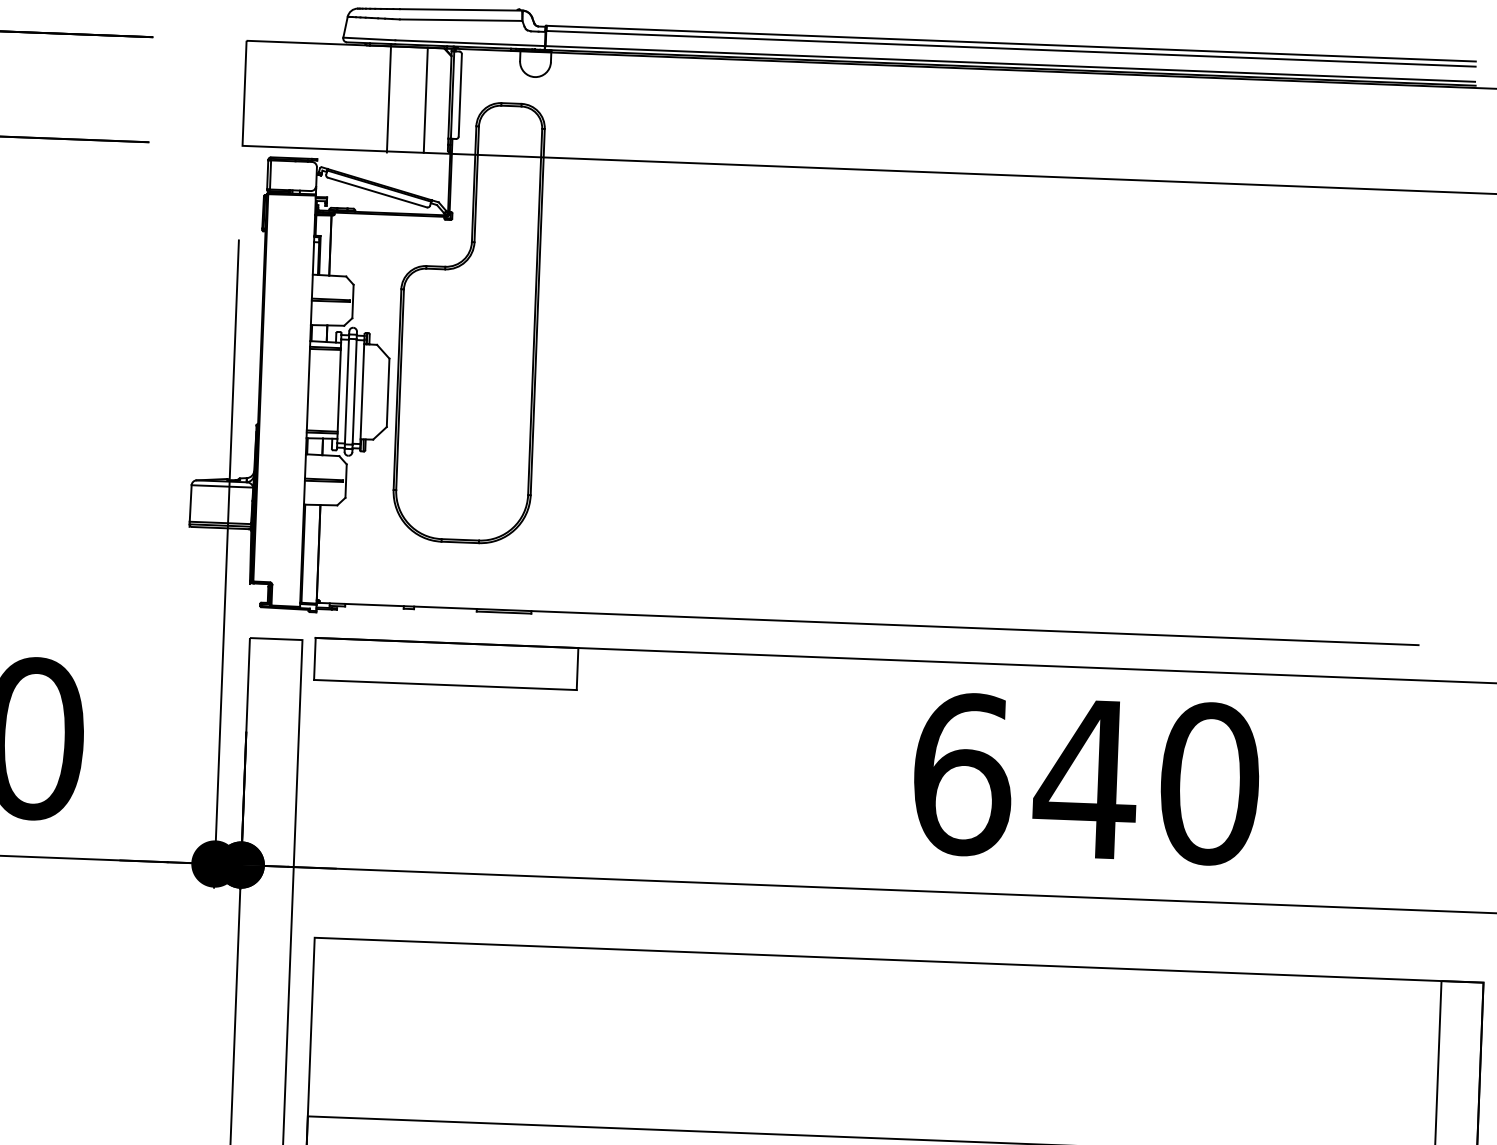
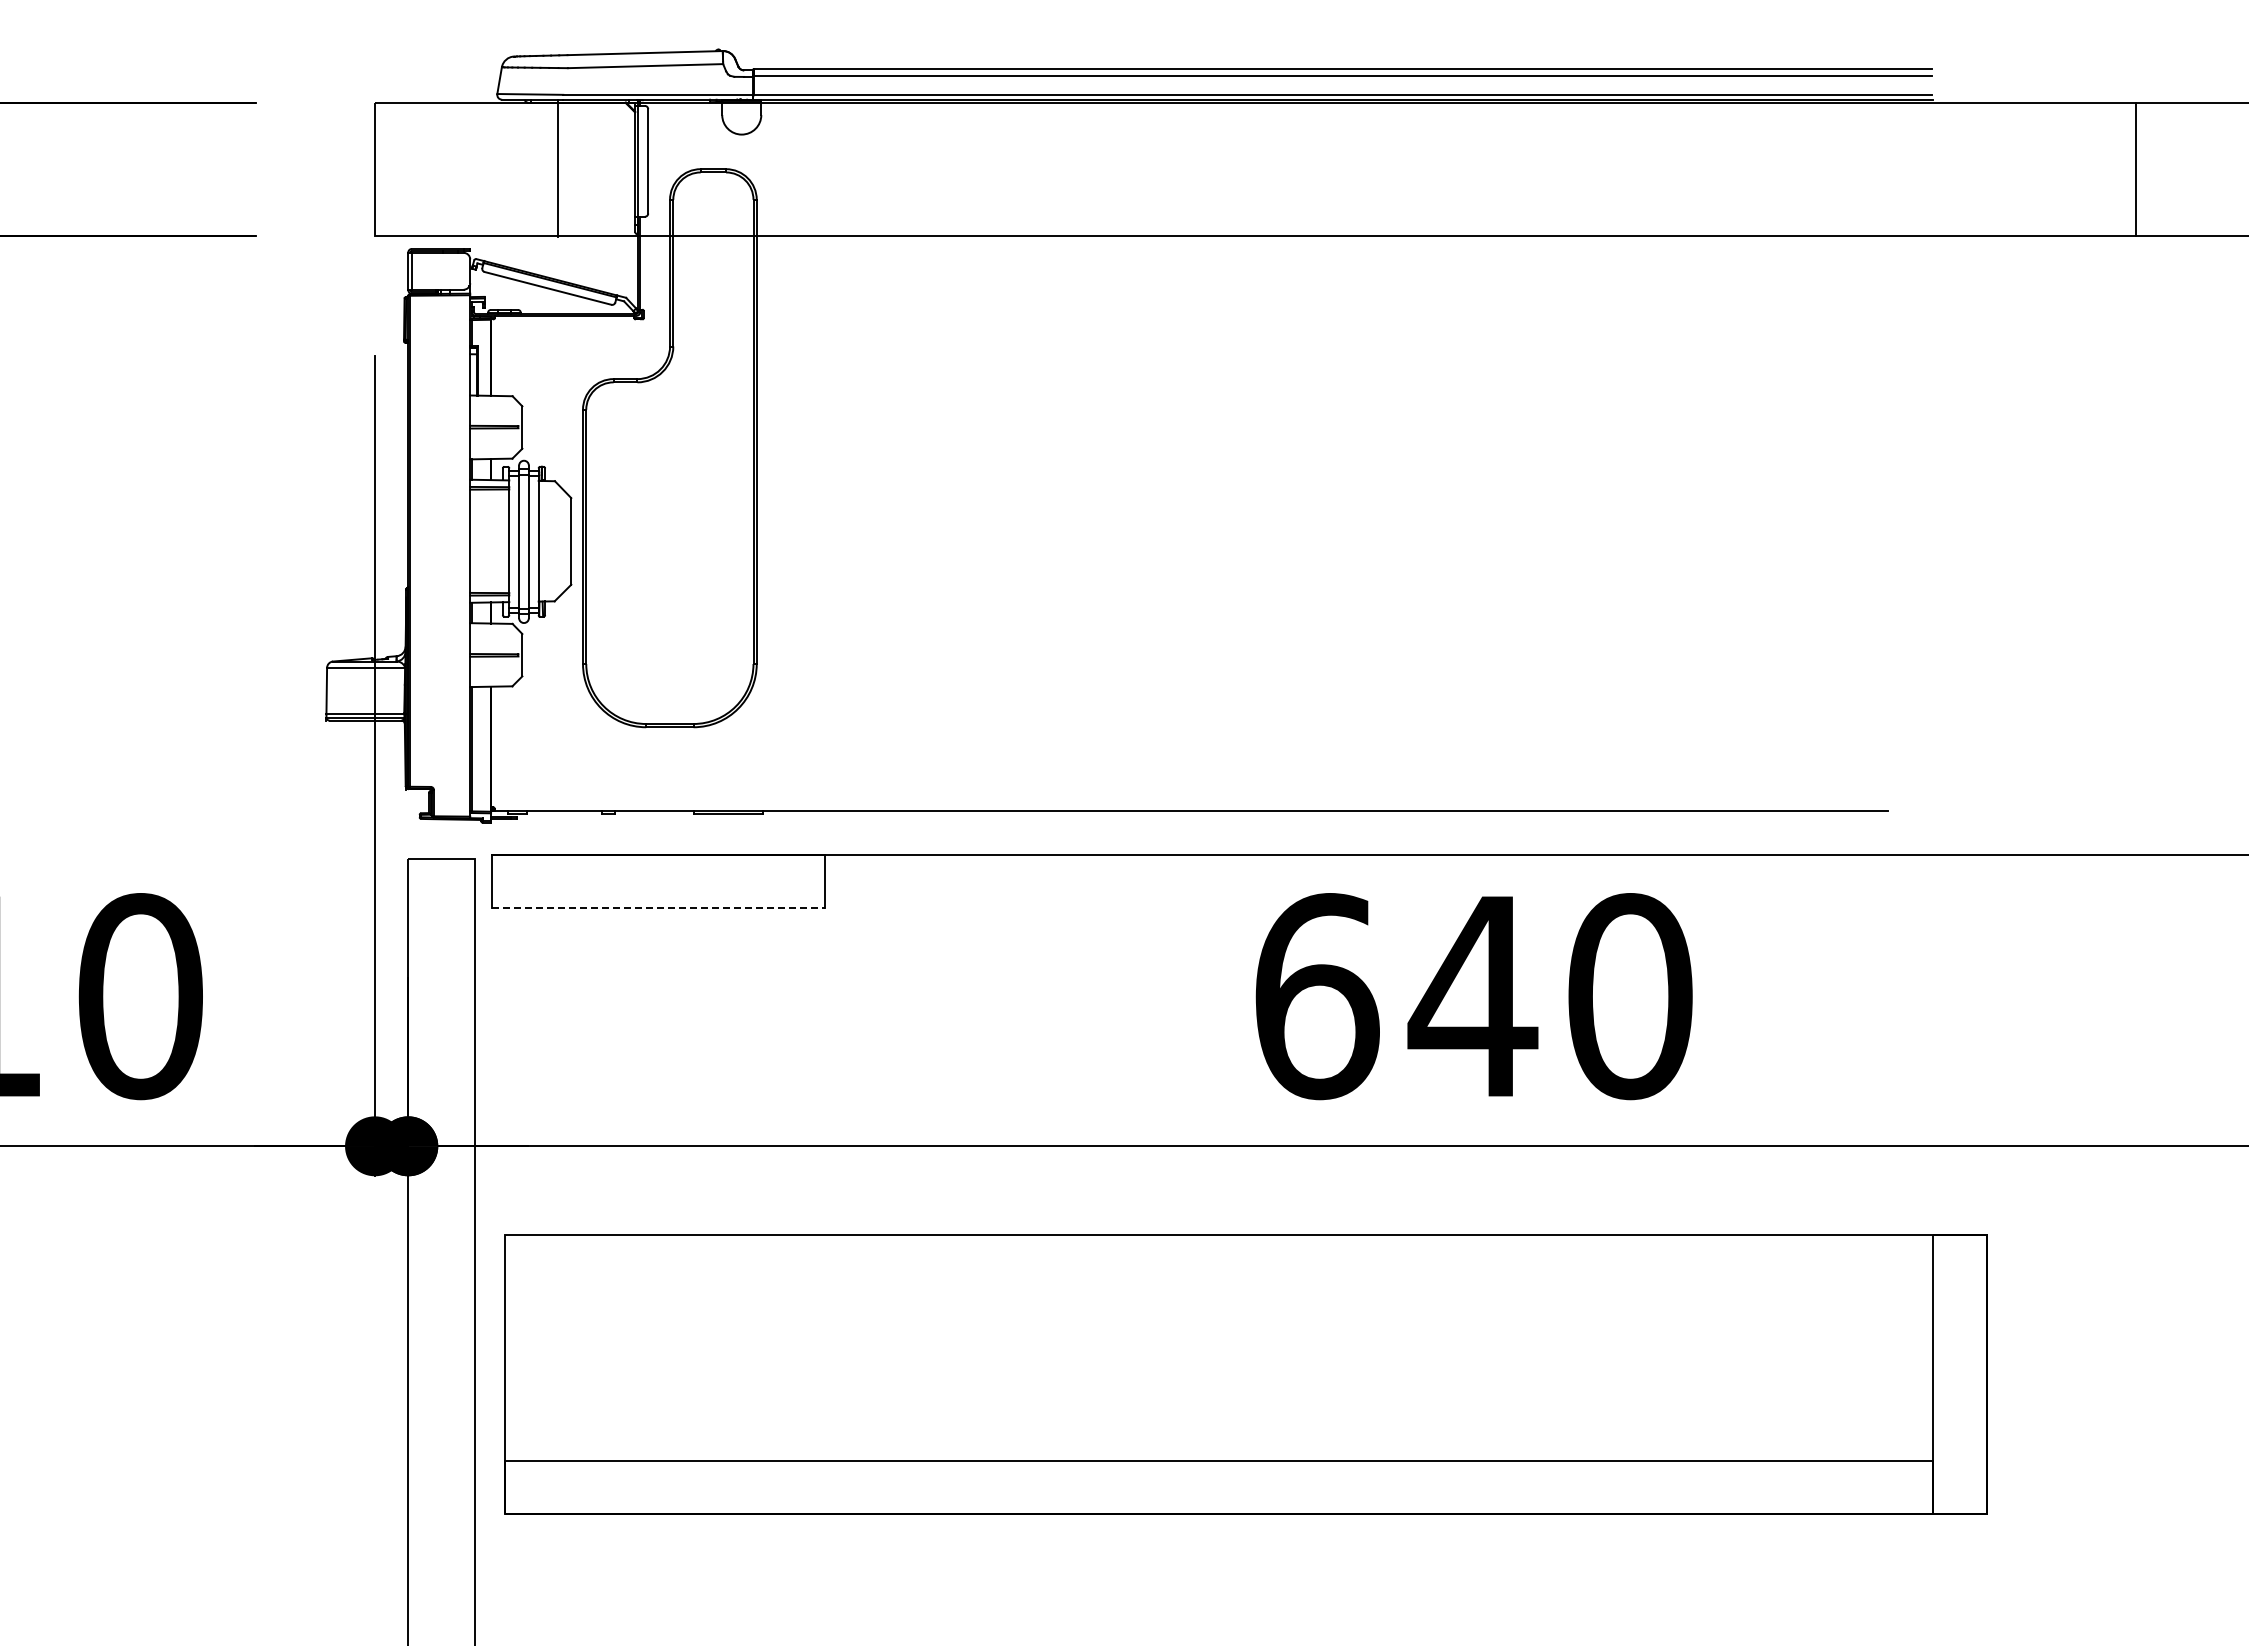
line: (425, 99) -> (604, 168), removed
line: (445, 685) -> (658, 908), solid -> dashed

